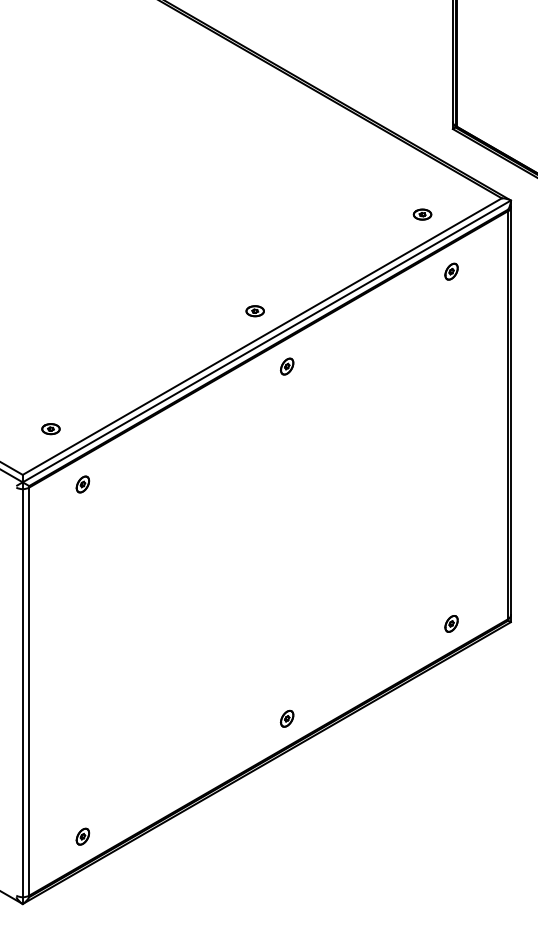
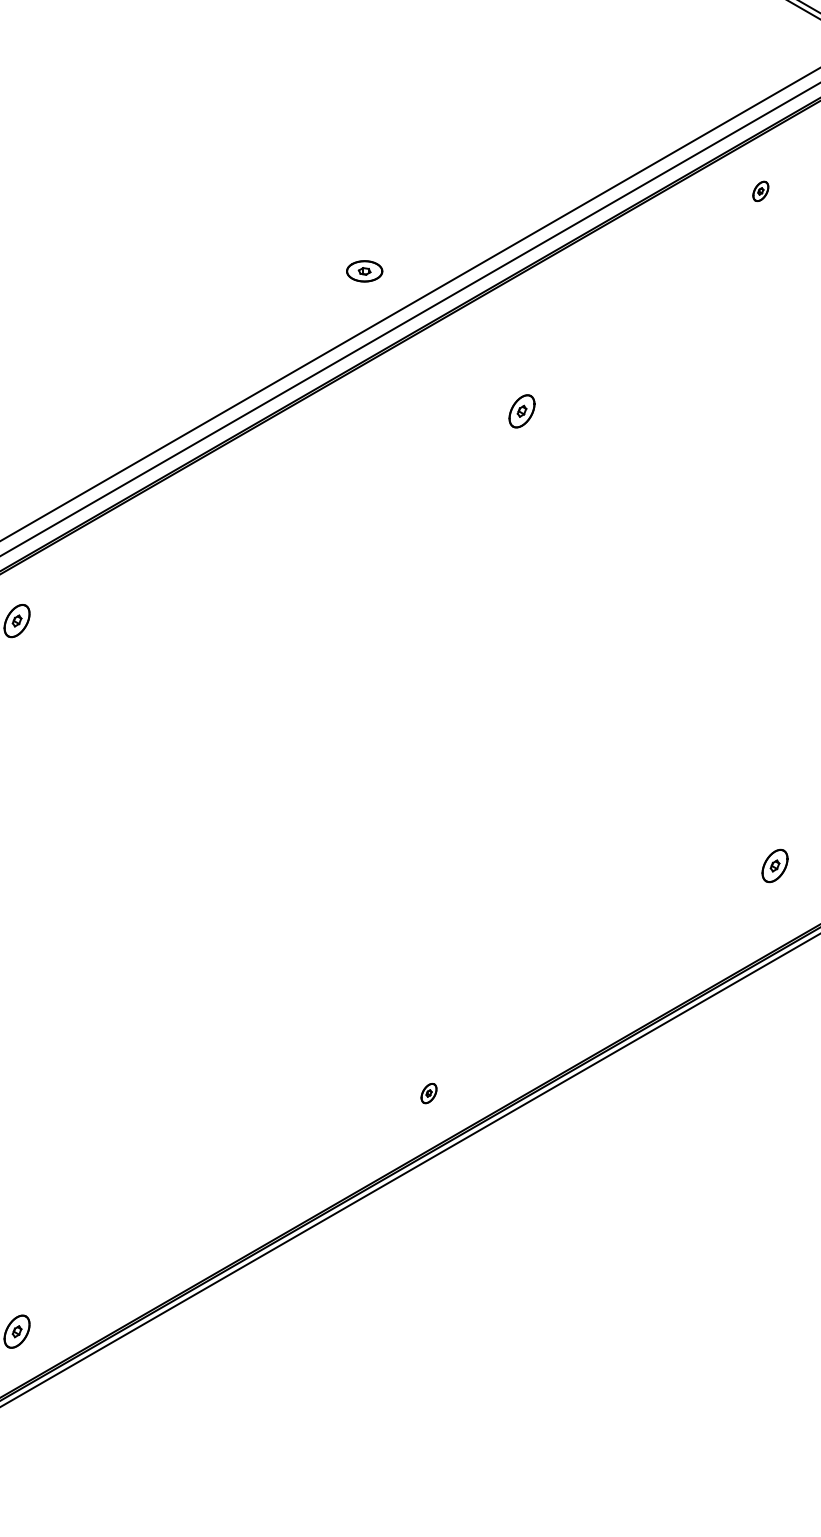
part: (422, 214) -> (702, 76), removed
part: (451, 271) -> (760, 191), size x0.6
part: (286, 366) -> (520, 411), moved
part: (451, 623) -> (774, 865), moved
part: (286, 718) -> (427, 1093), size x0.6

